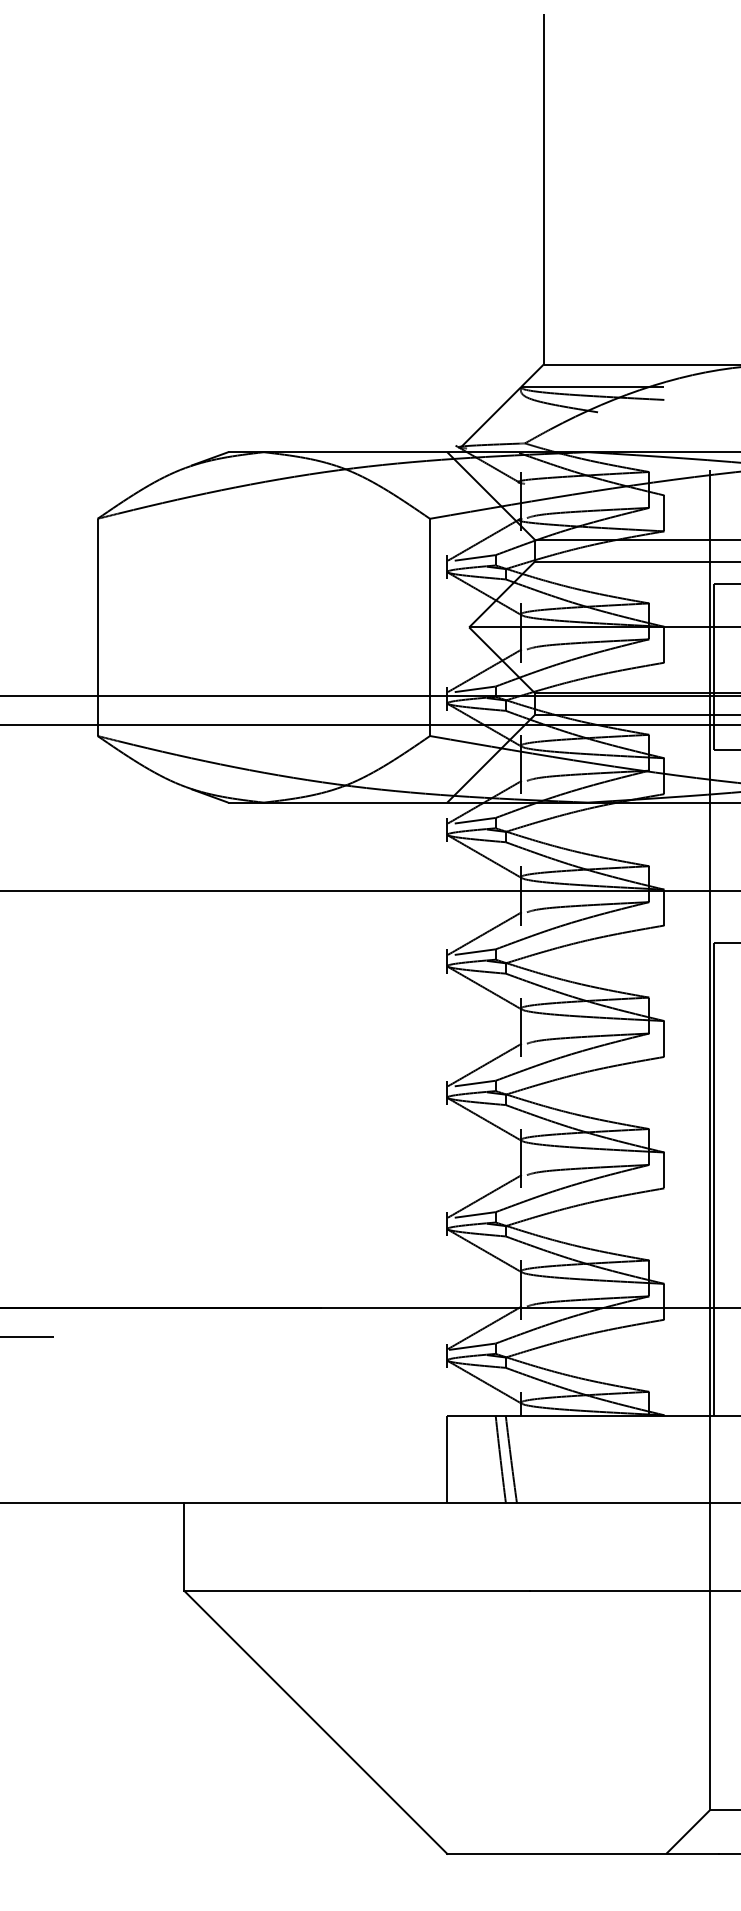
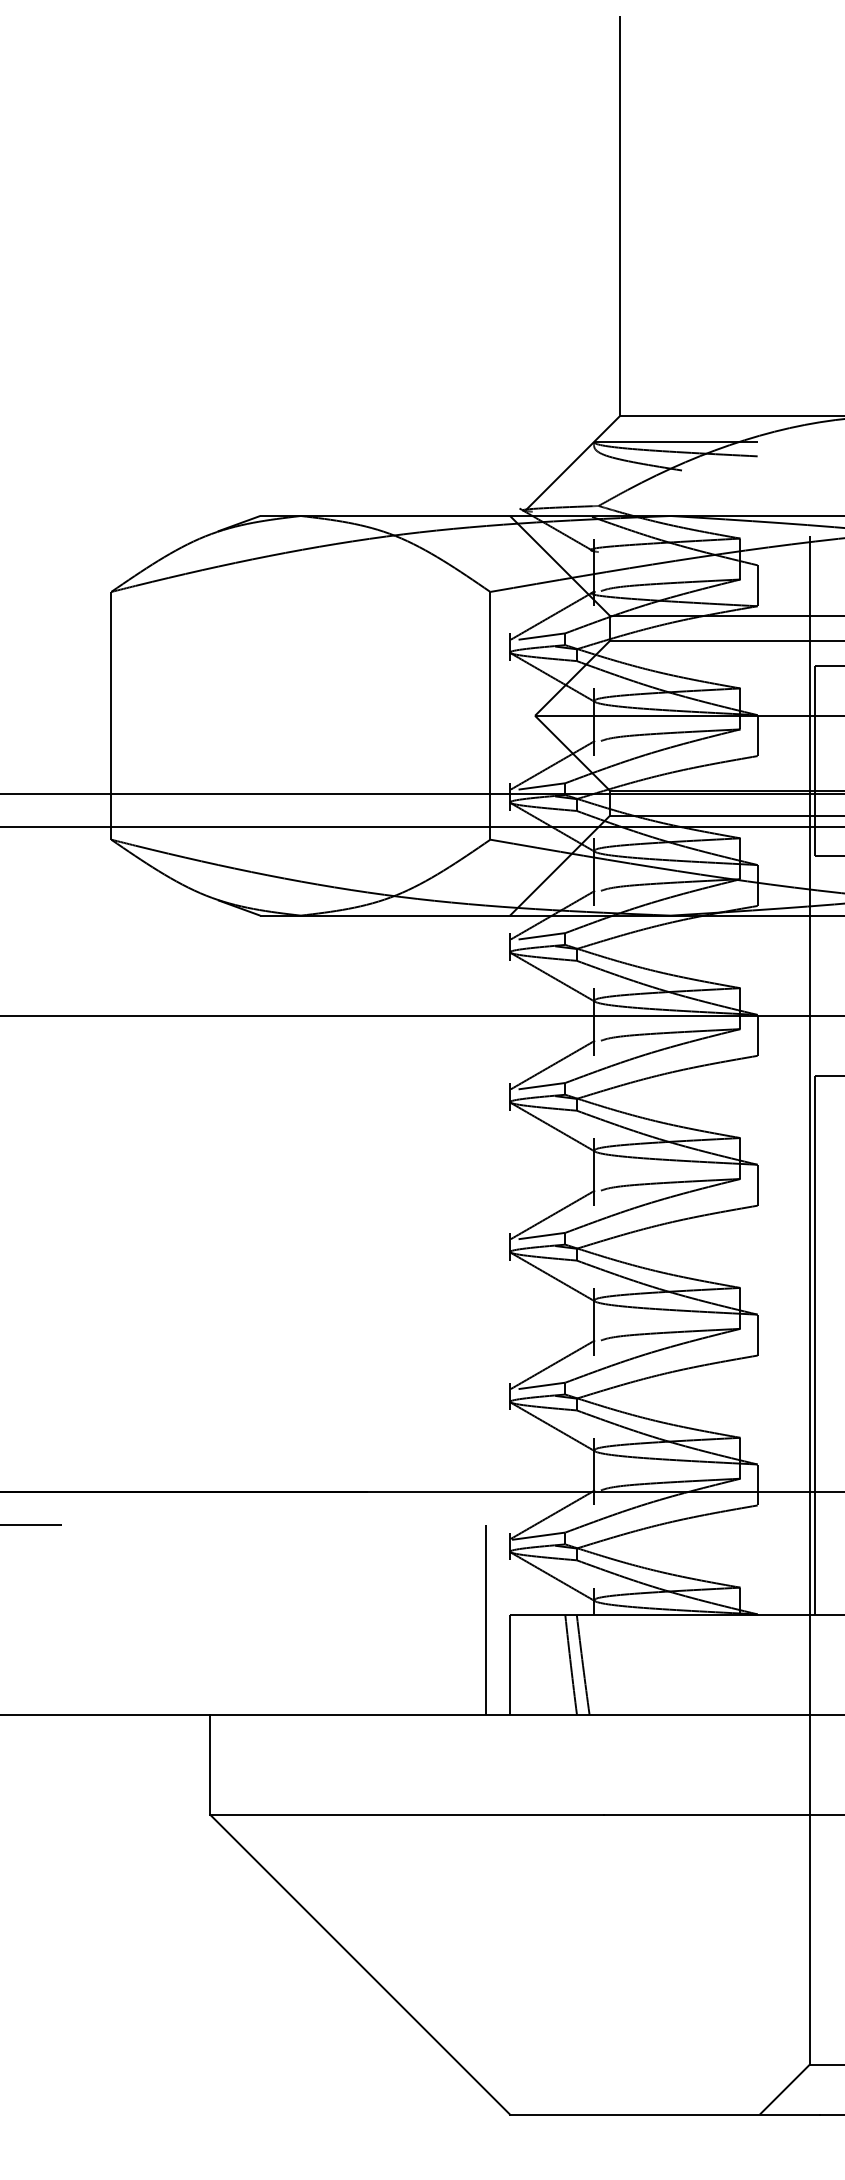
line: (426, 1419) -> (486, 1619), added

